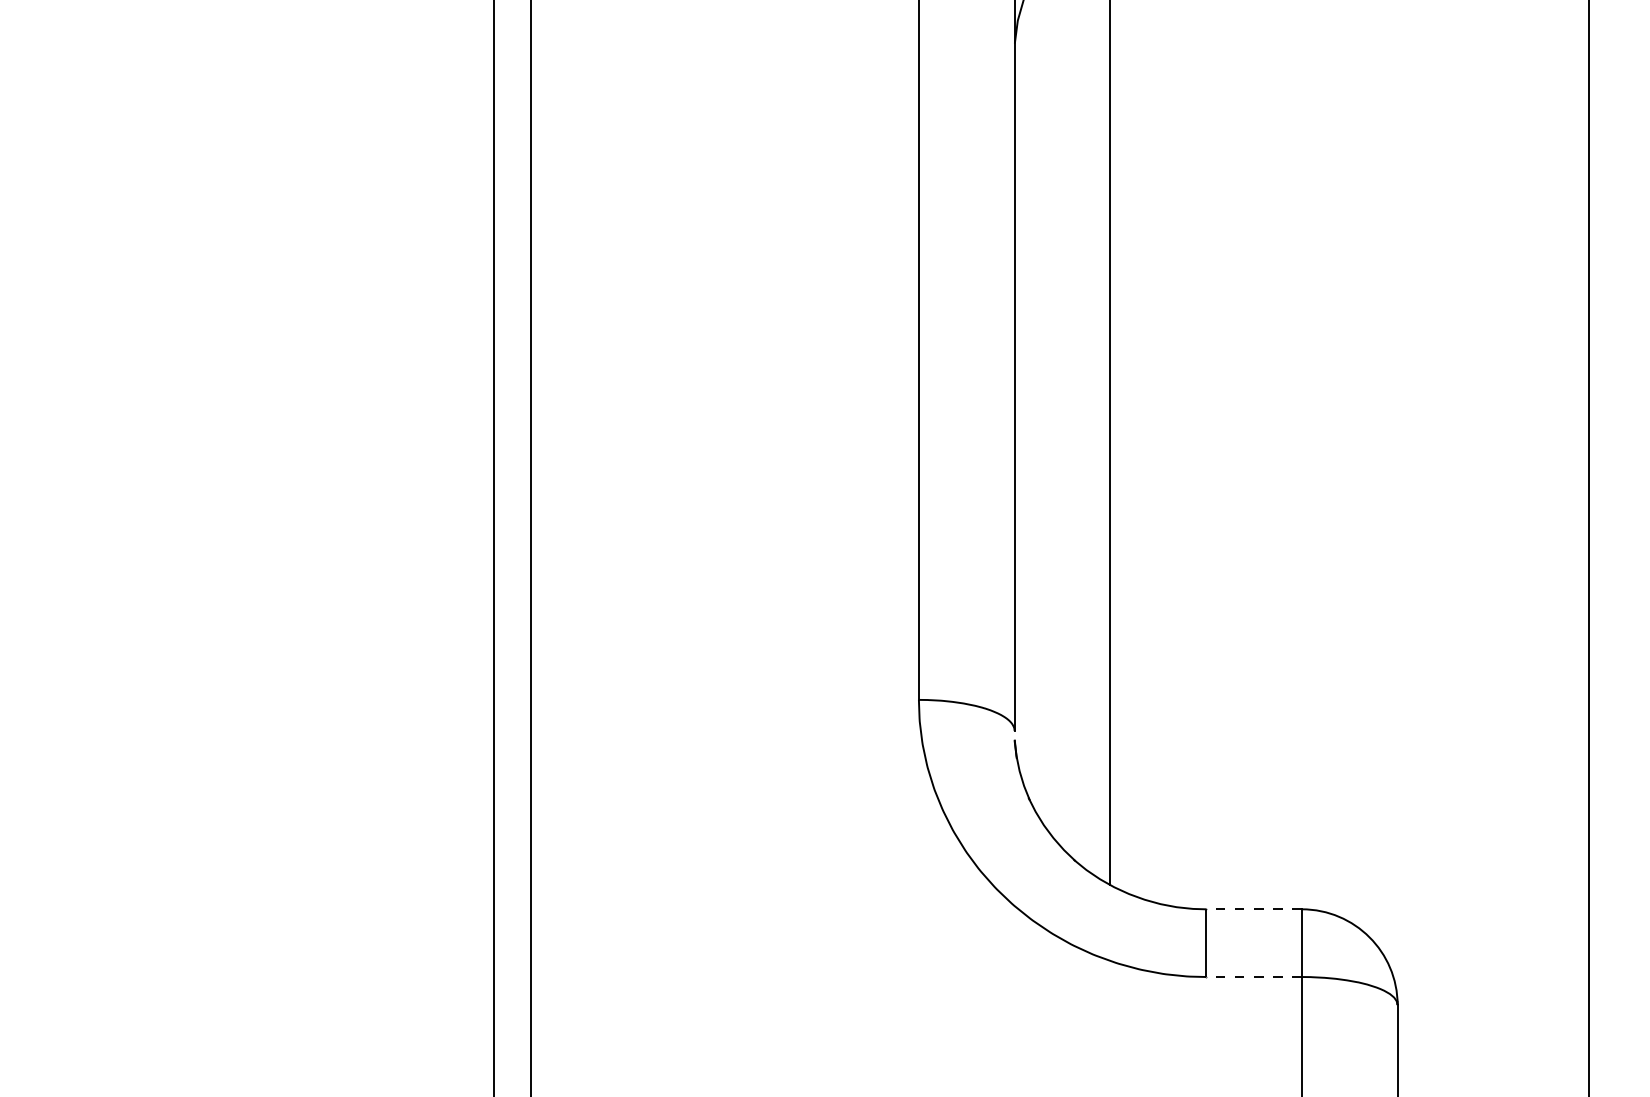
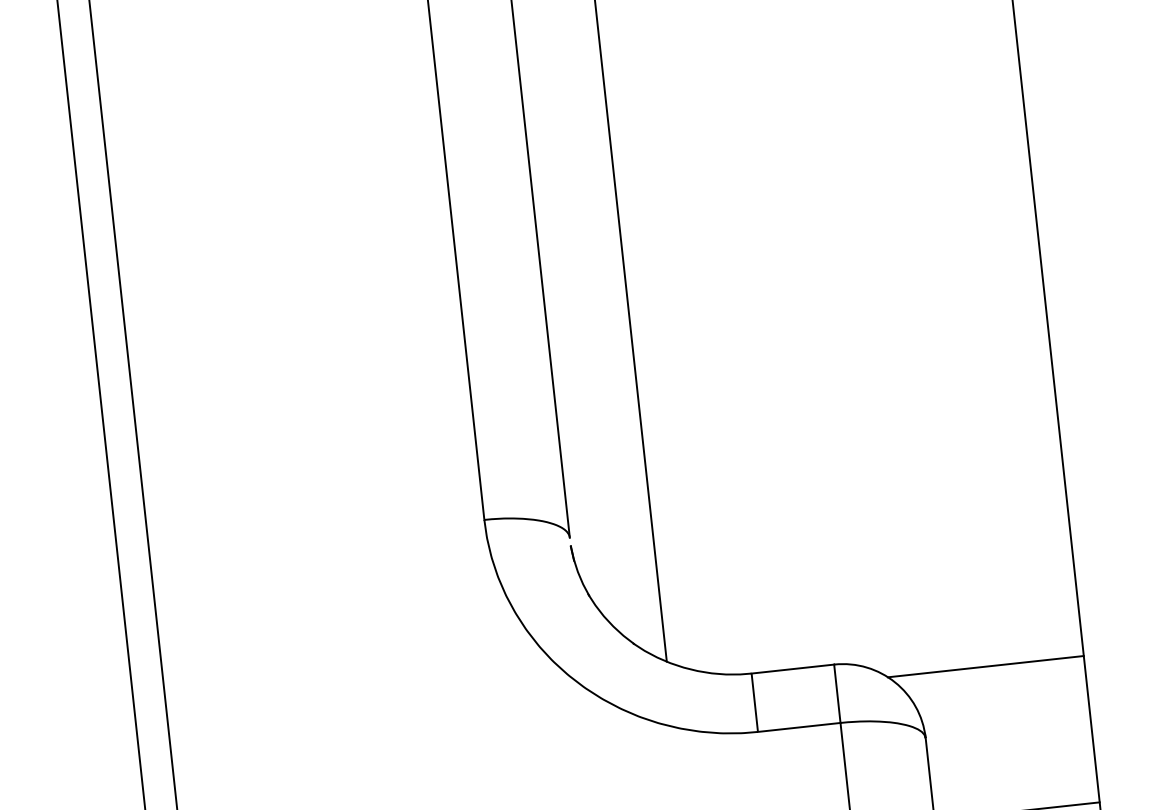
line: (1254, 909) -> (793, 669), dashed -> solid
line: (1475, 930) -> (985, 666), added
line: (1254, 977) -> (799, 727), dashed -> solid

